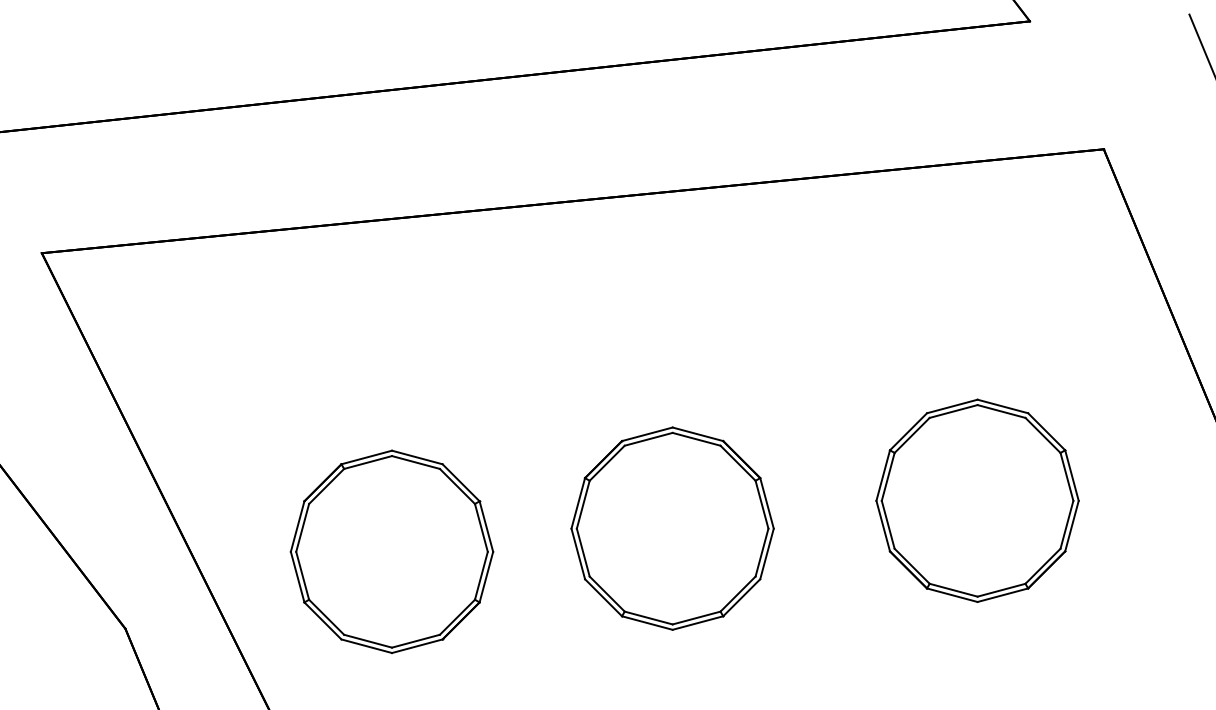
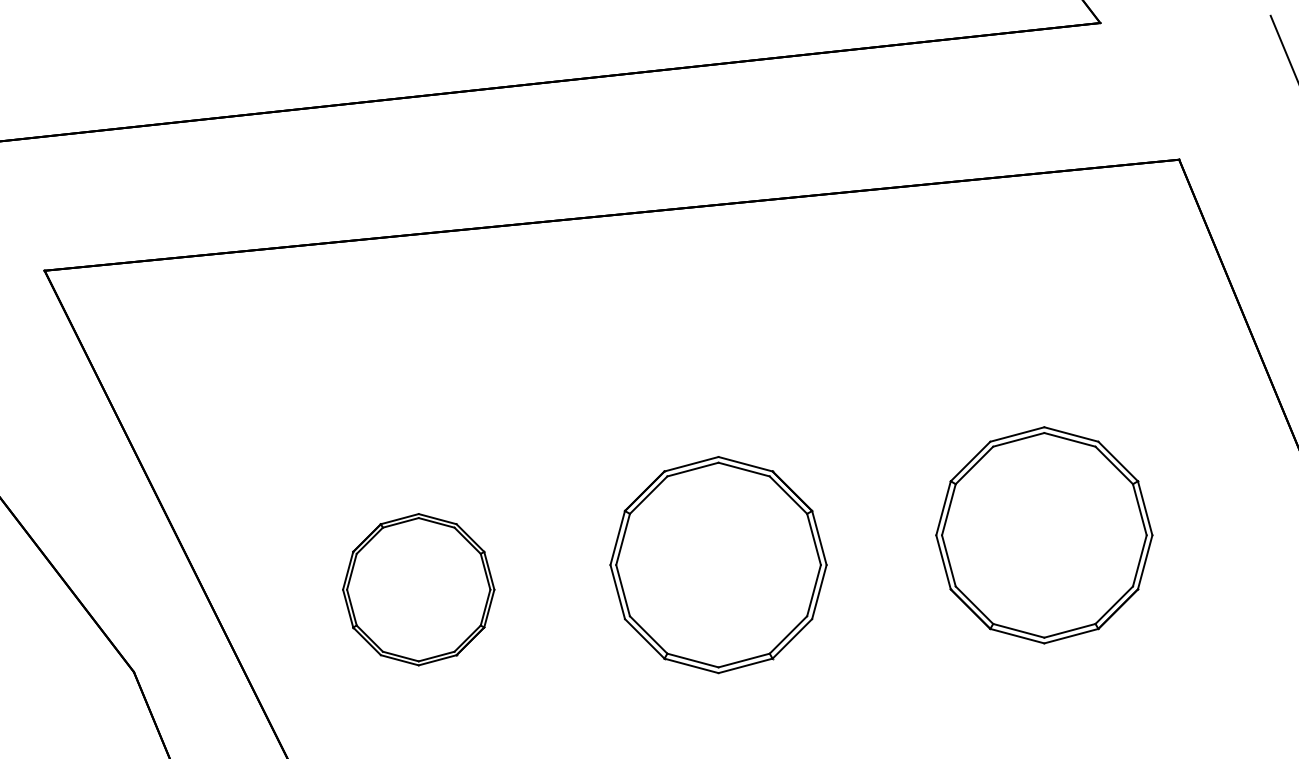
part: (391, 551) -> (418, 589), size x0.7

